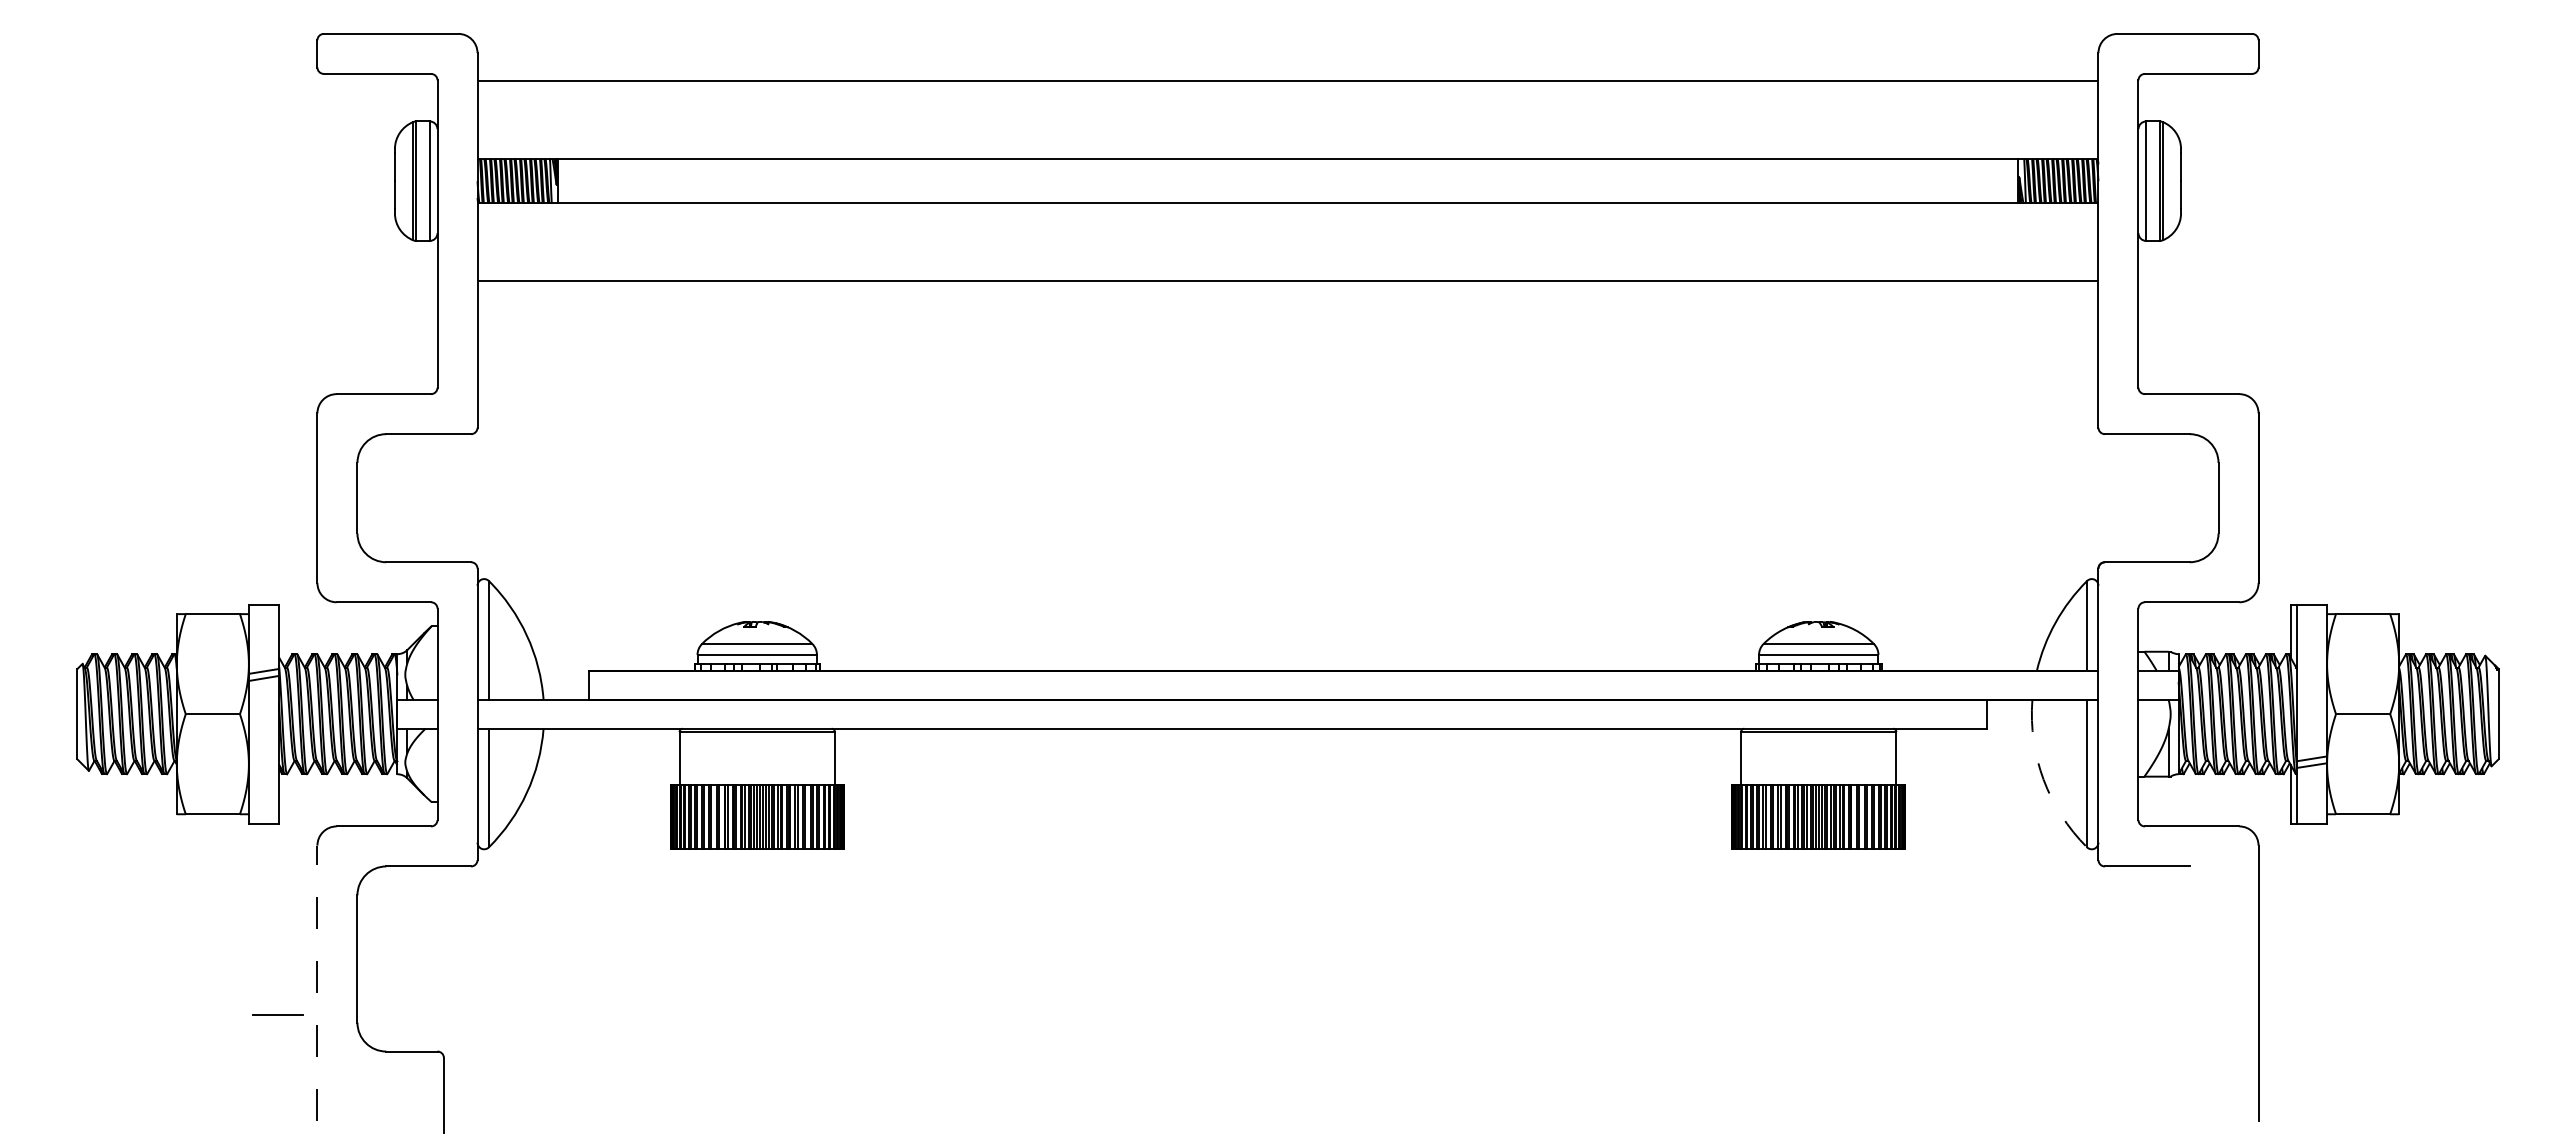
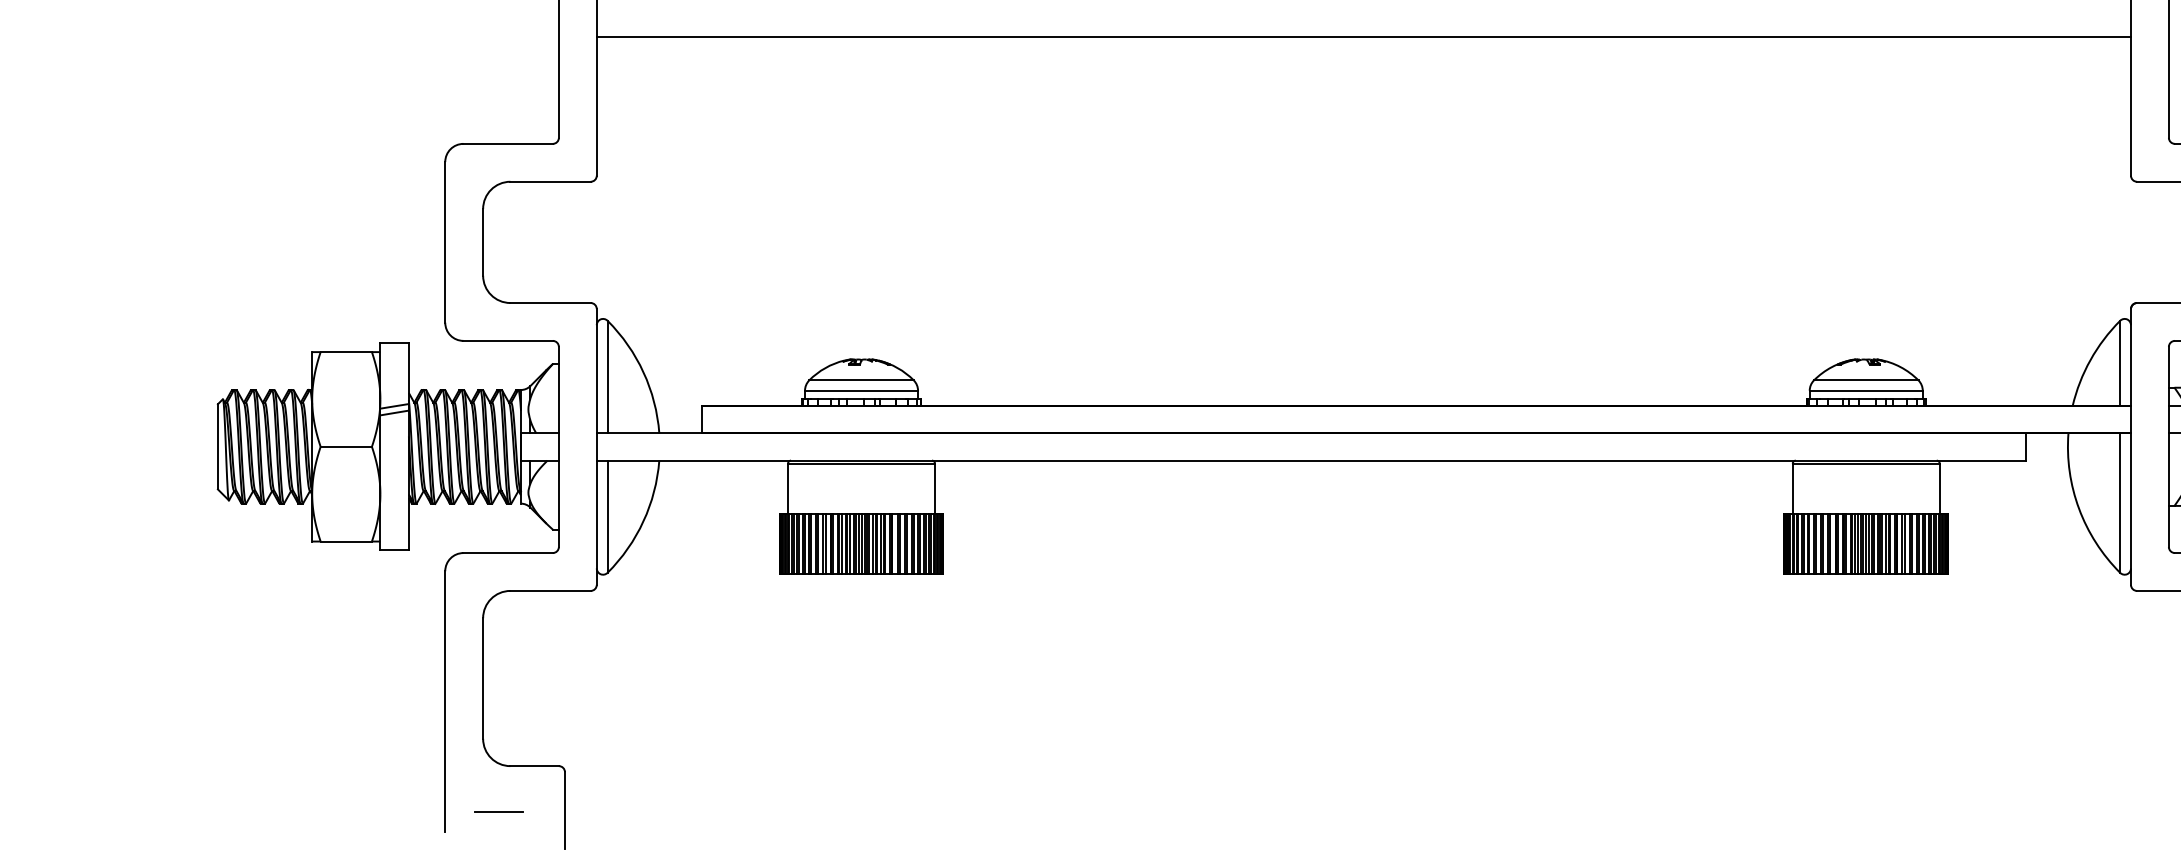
arc: (2043, 779) -> (2078, 508), dashed -> solid
line: (317, 983) -> (445, 701), dashed -> solid
line: (277, 1014) -> (498, 811), moved

